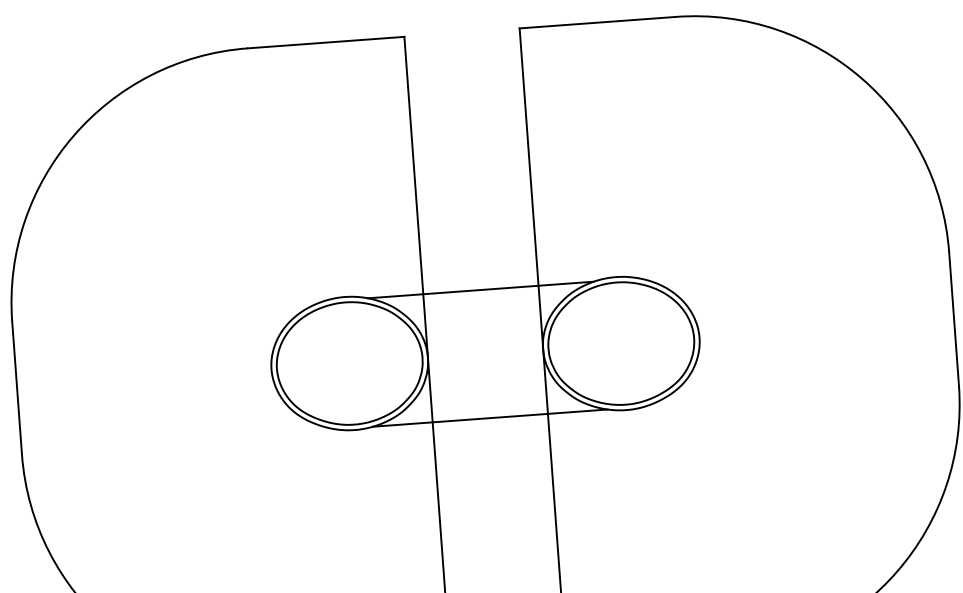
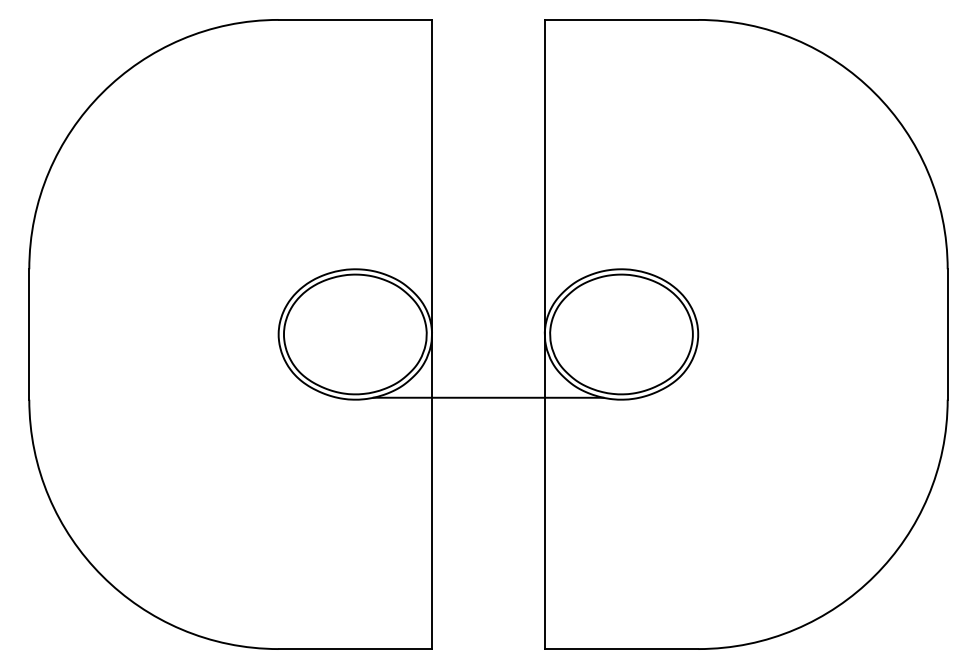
line: (480, 290) -> (488, 272), removed

